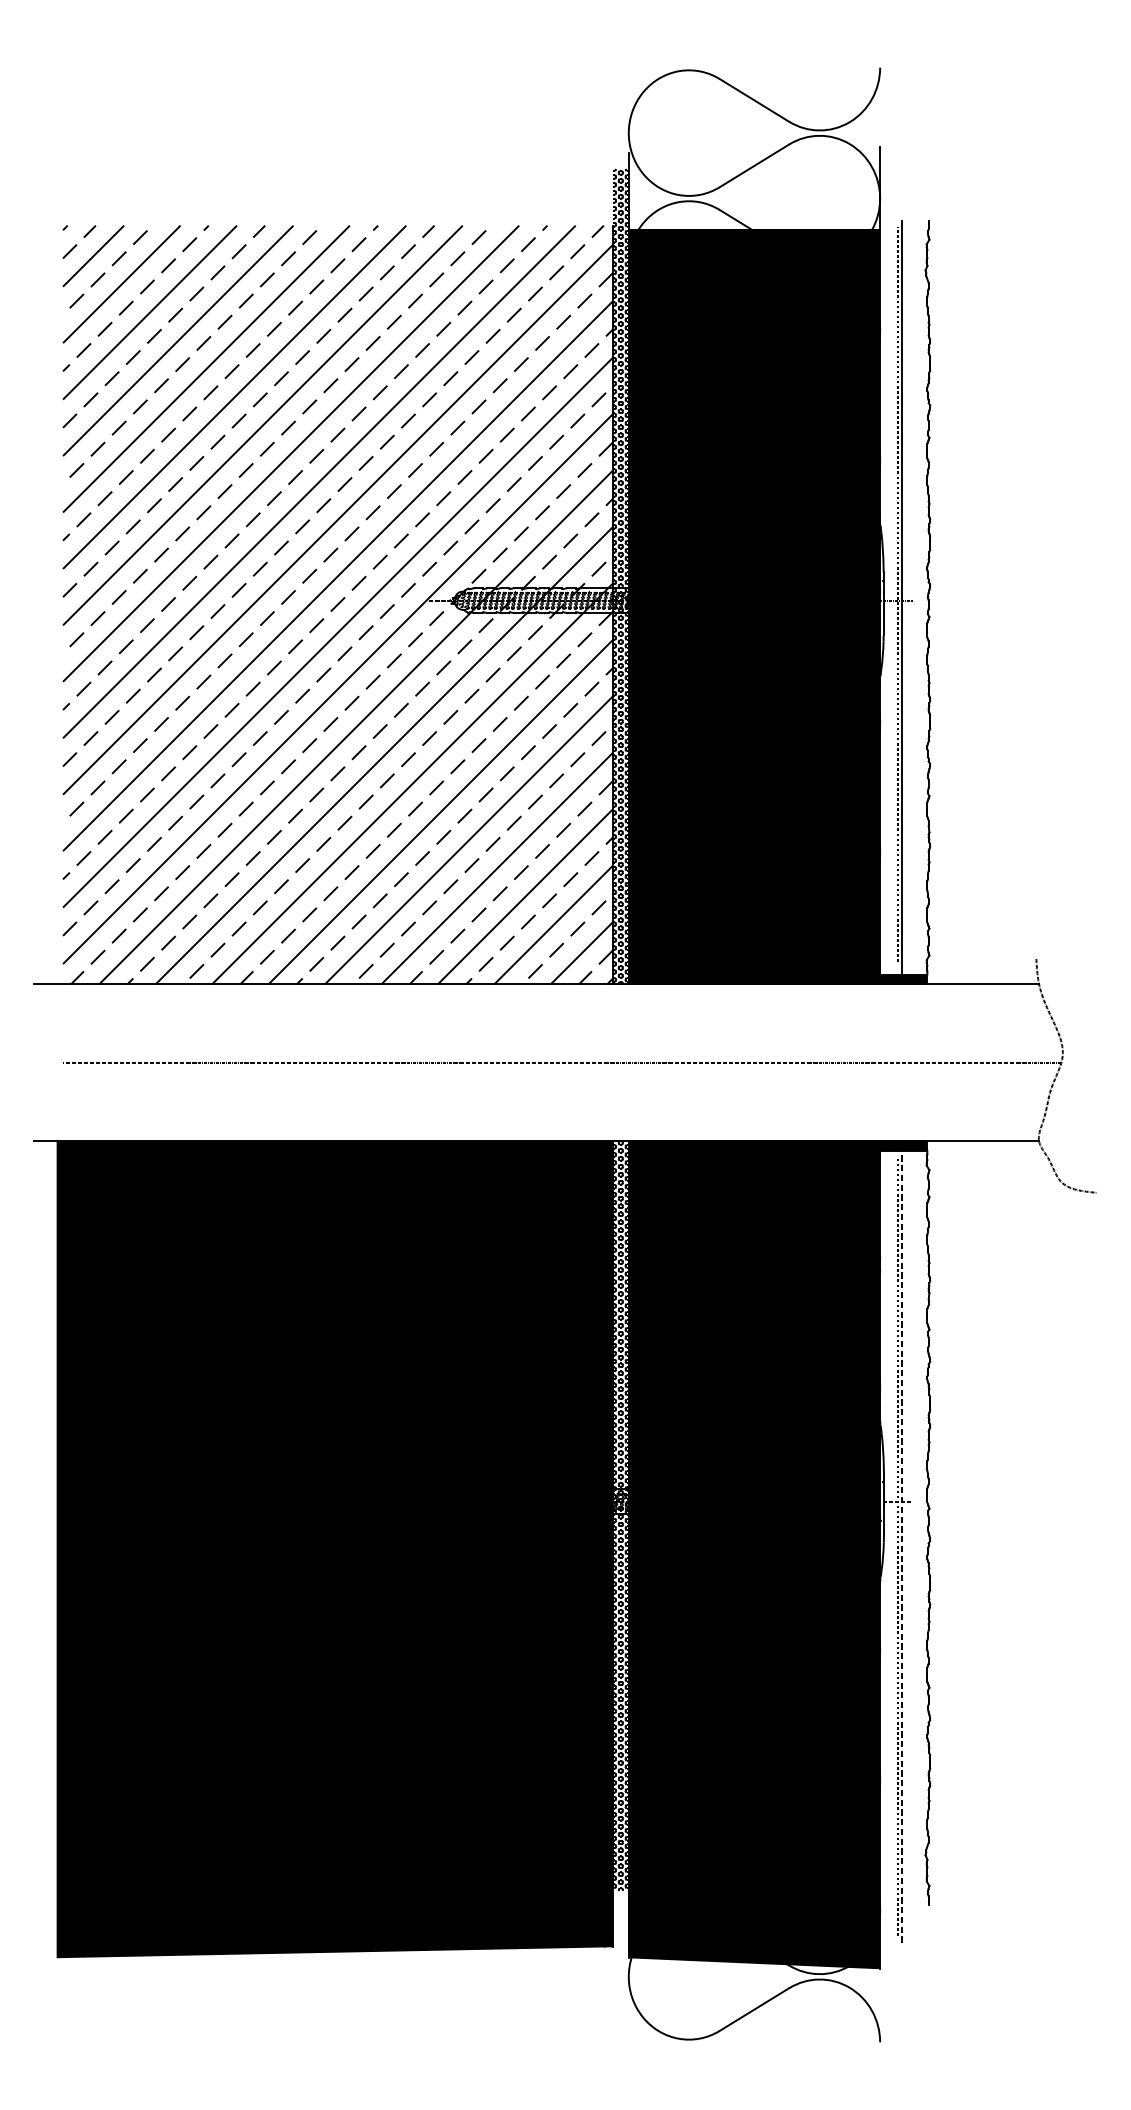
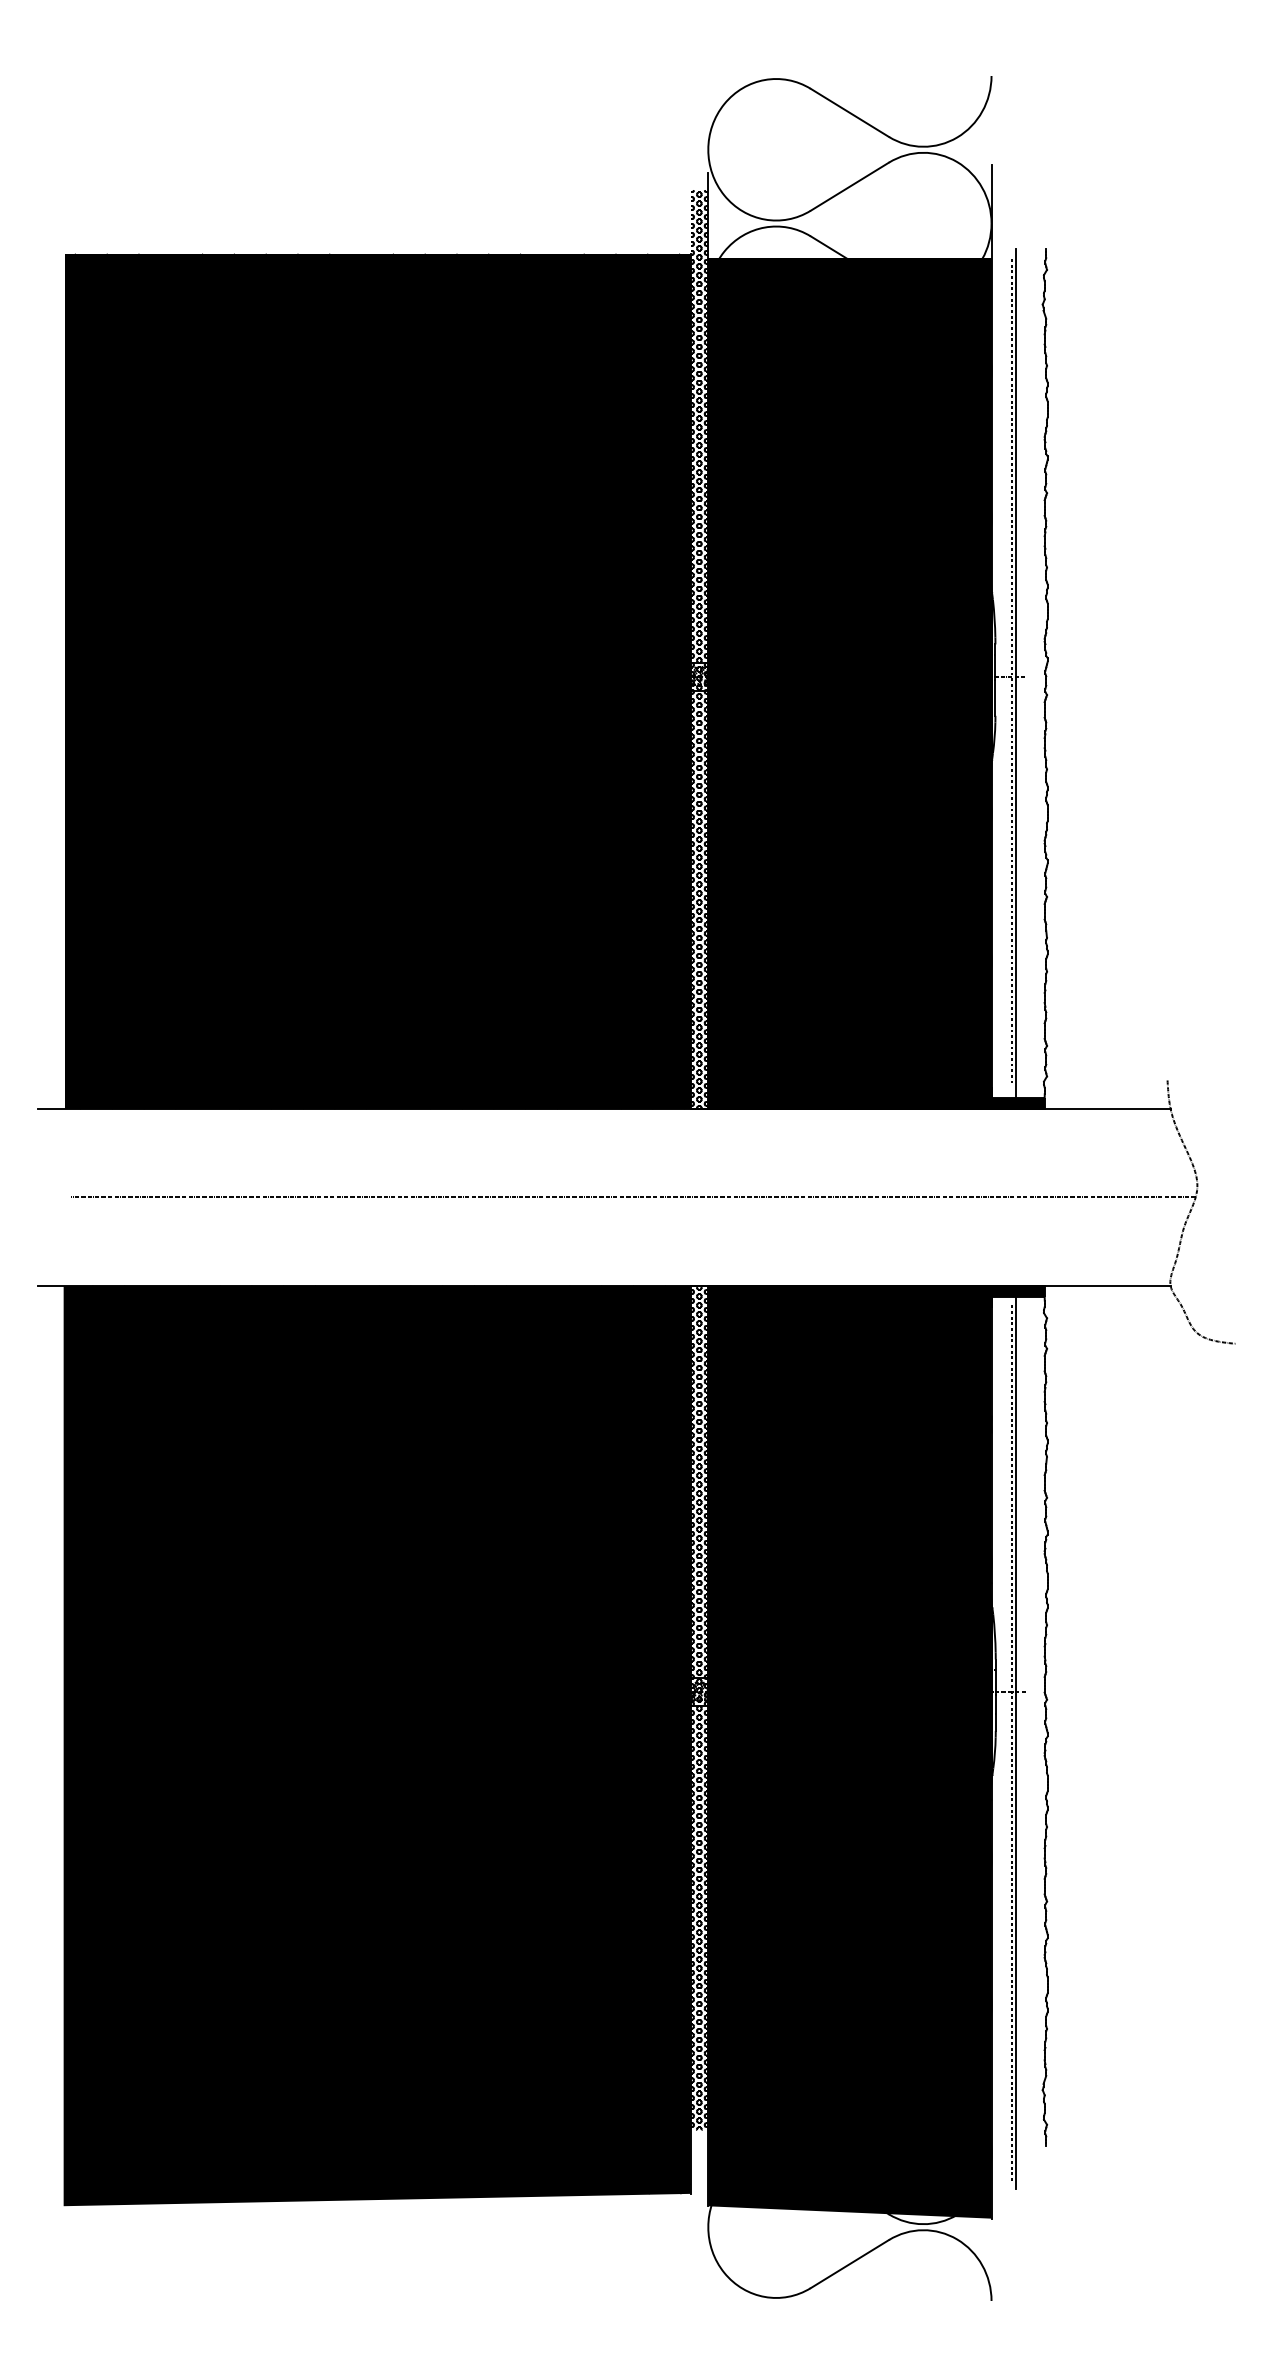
fill: (335, 605) -> (377, 681), added
line: (902, 1546) -> (1016, 1742), dashed -> solid

